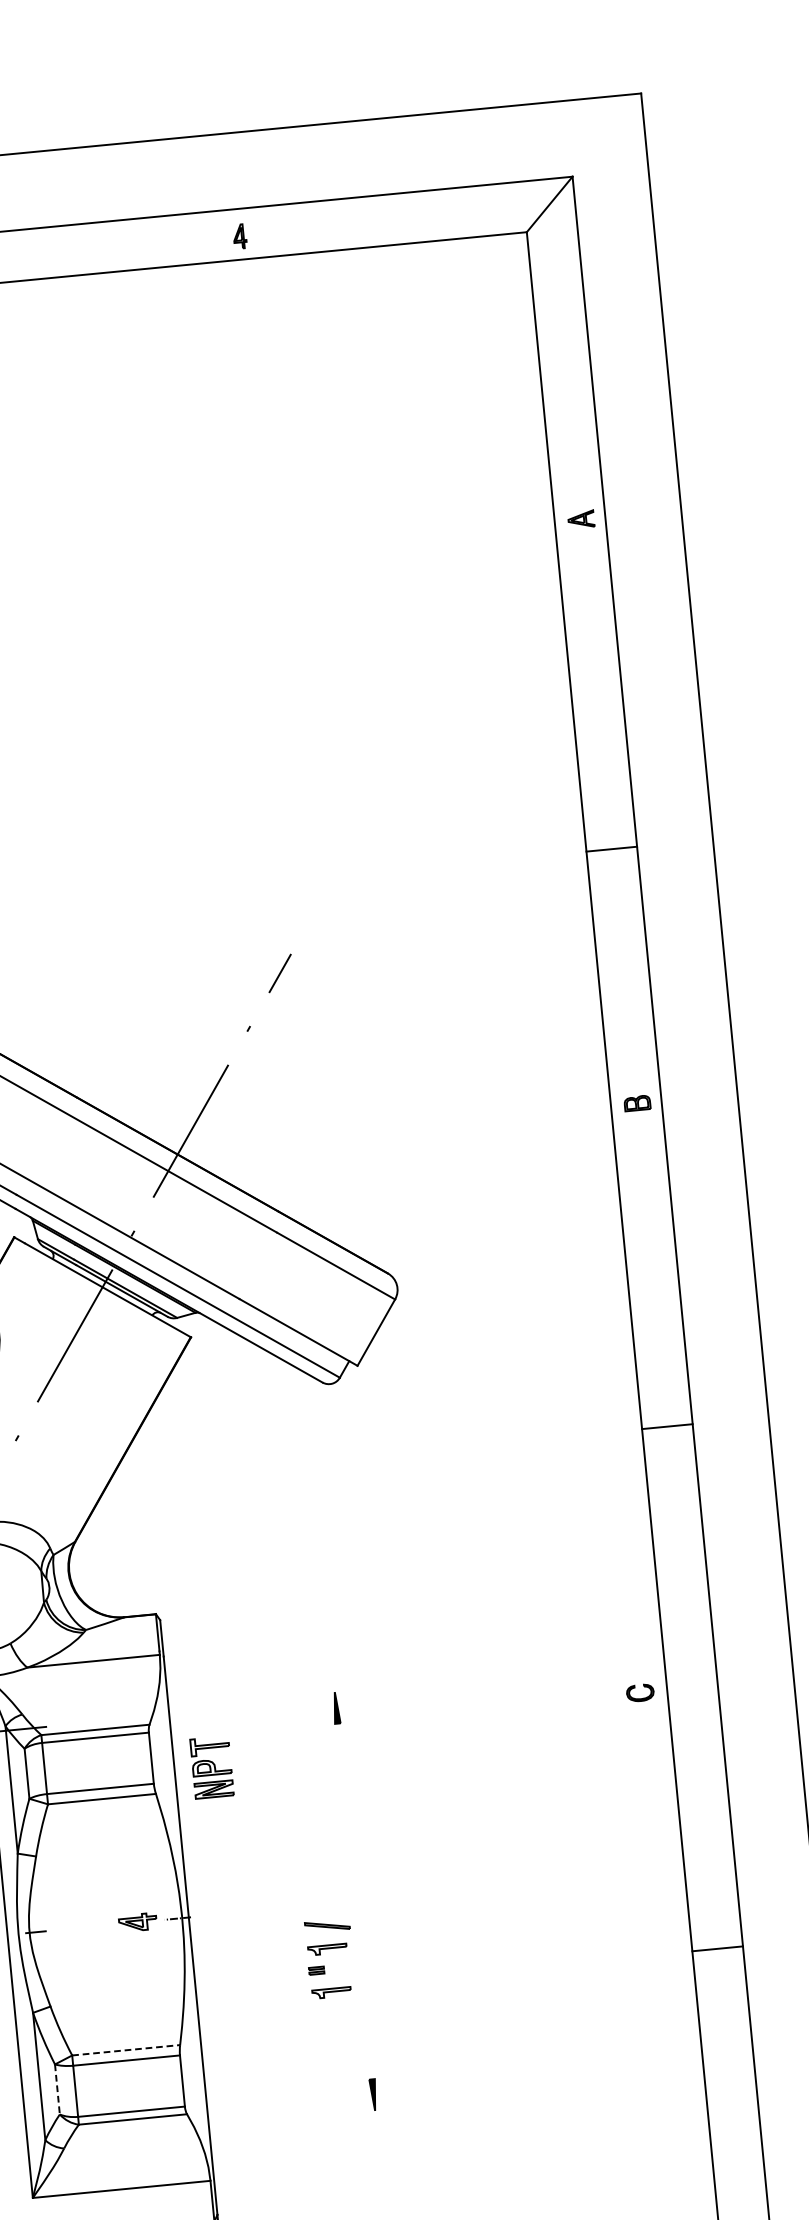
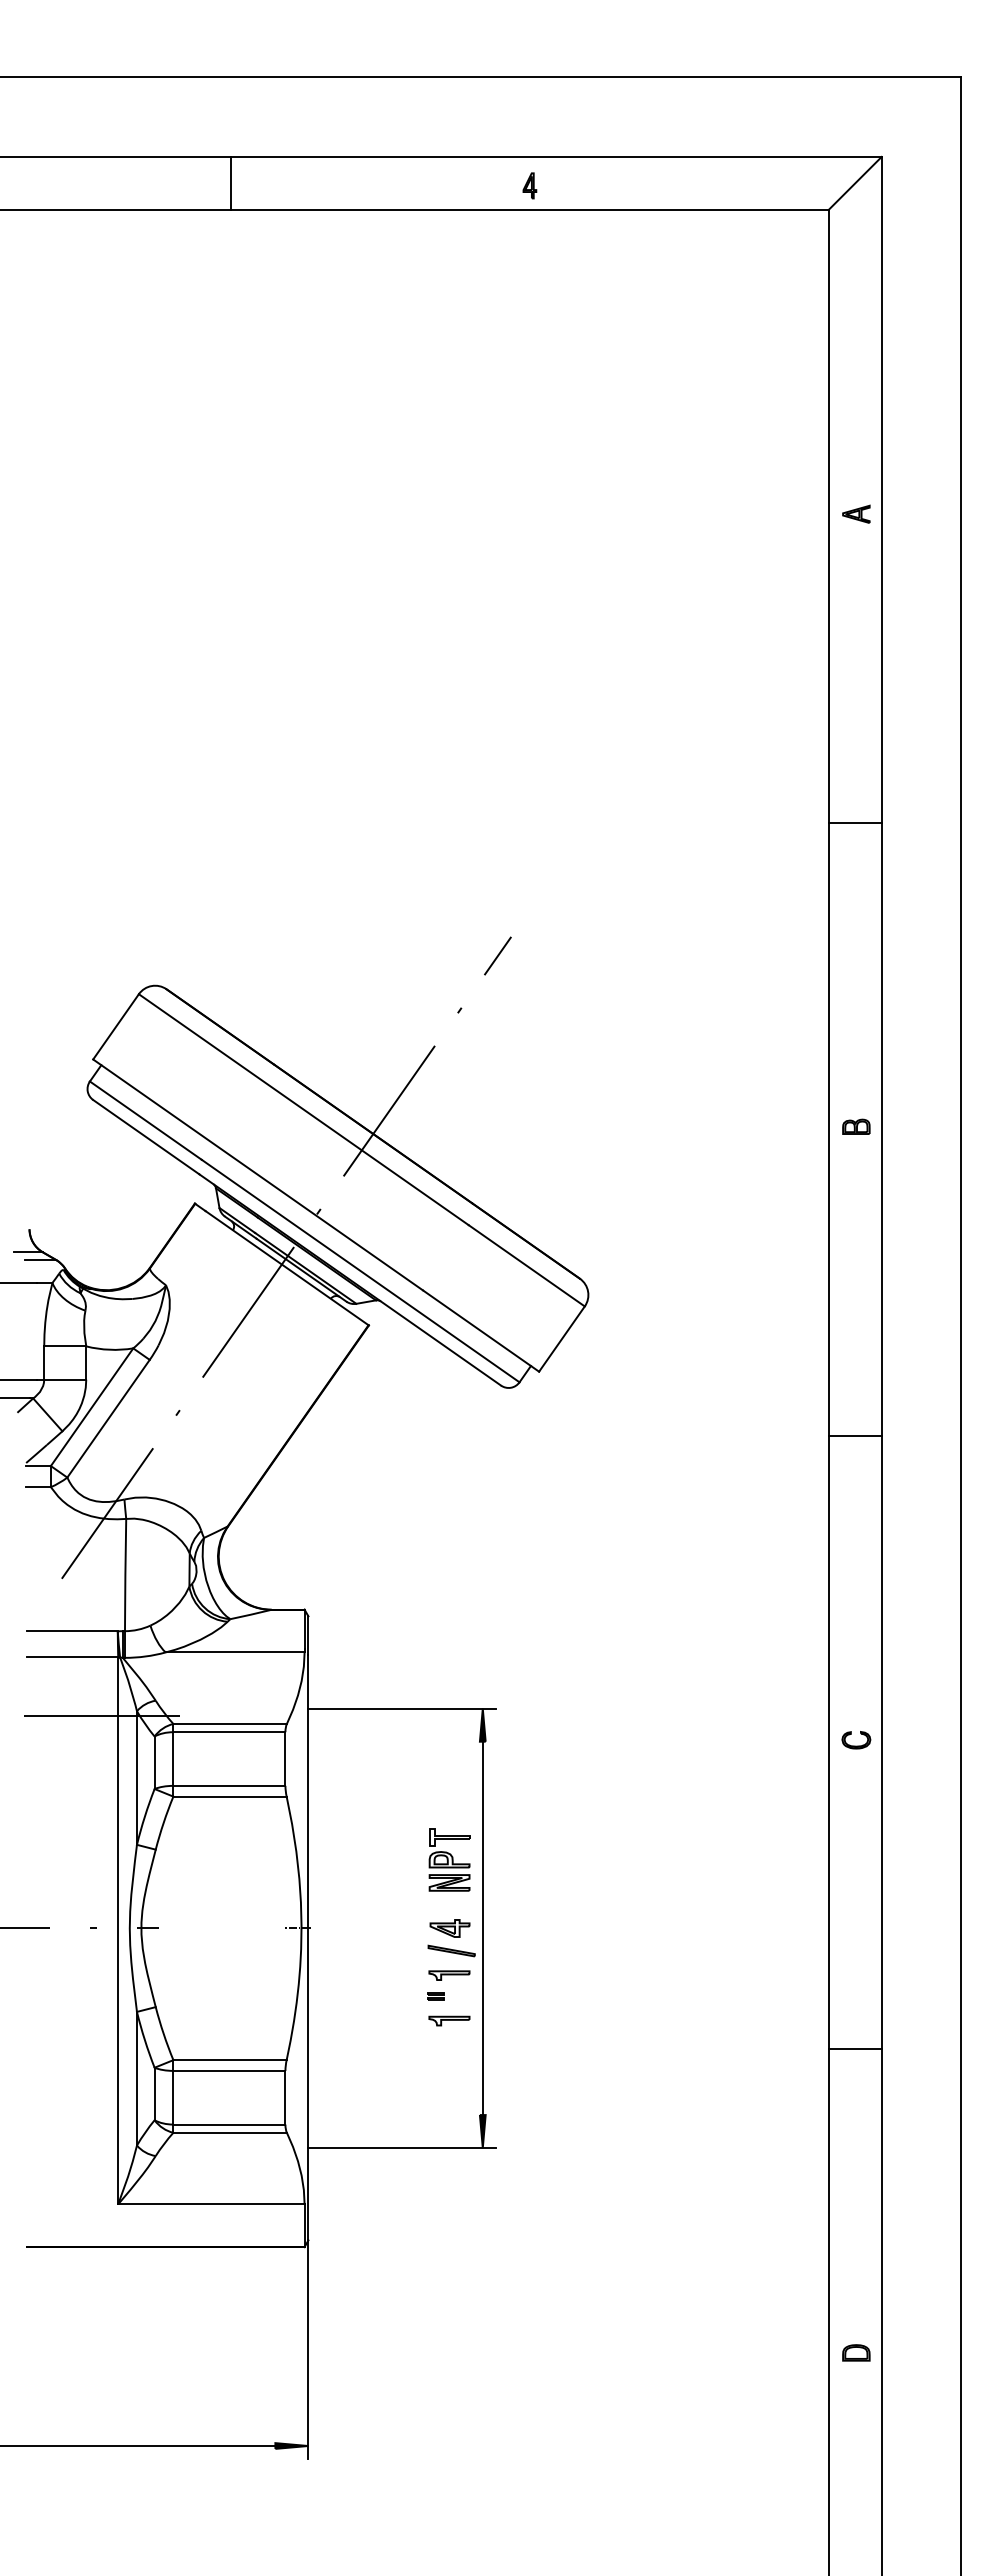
line: (611, 849) -> (854, 823), moved
line: (666, 1426) -> (854, 1435), moved
part: (640, 1693) -> (856, 1740), moved
line: (258, 1699) -> (402, 1708), added
part: (211, 1767) -> (449, 1859), moved
line: (354, 1901) -> (482, 1928), added
part: (137, 1922) -> (449, 1928), moved
line: (717, 1948) -> (854, 2048), moved
line: (126, 2050) -> (230, 2060), dashed -> solid
line: (57, 2089) -> (154, 2094), dashed -> solid
line: (298, 2118) -> (402, 2148), added

